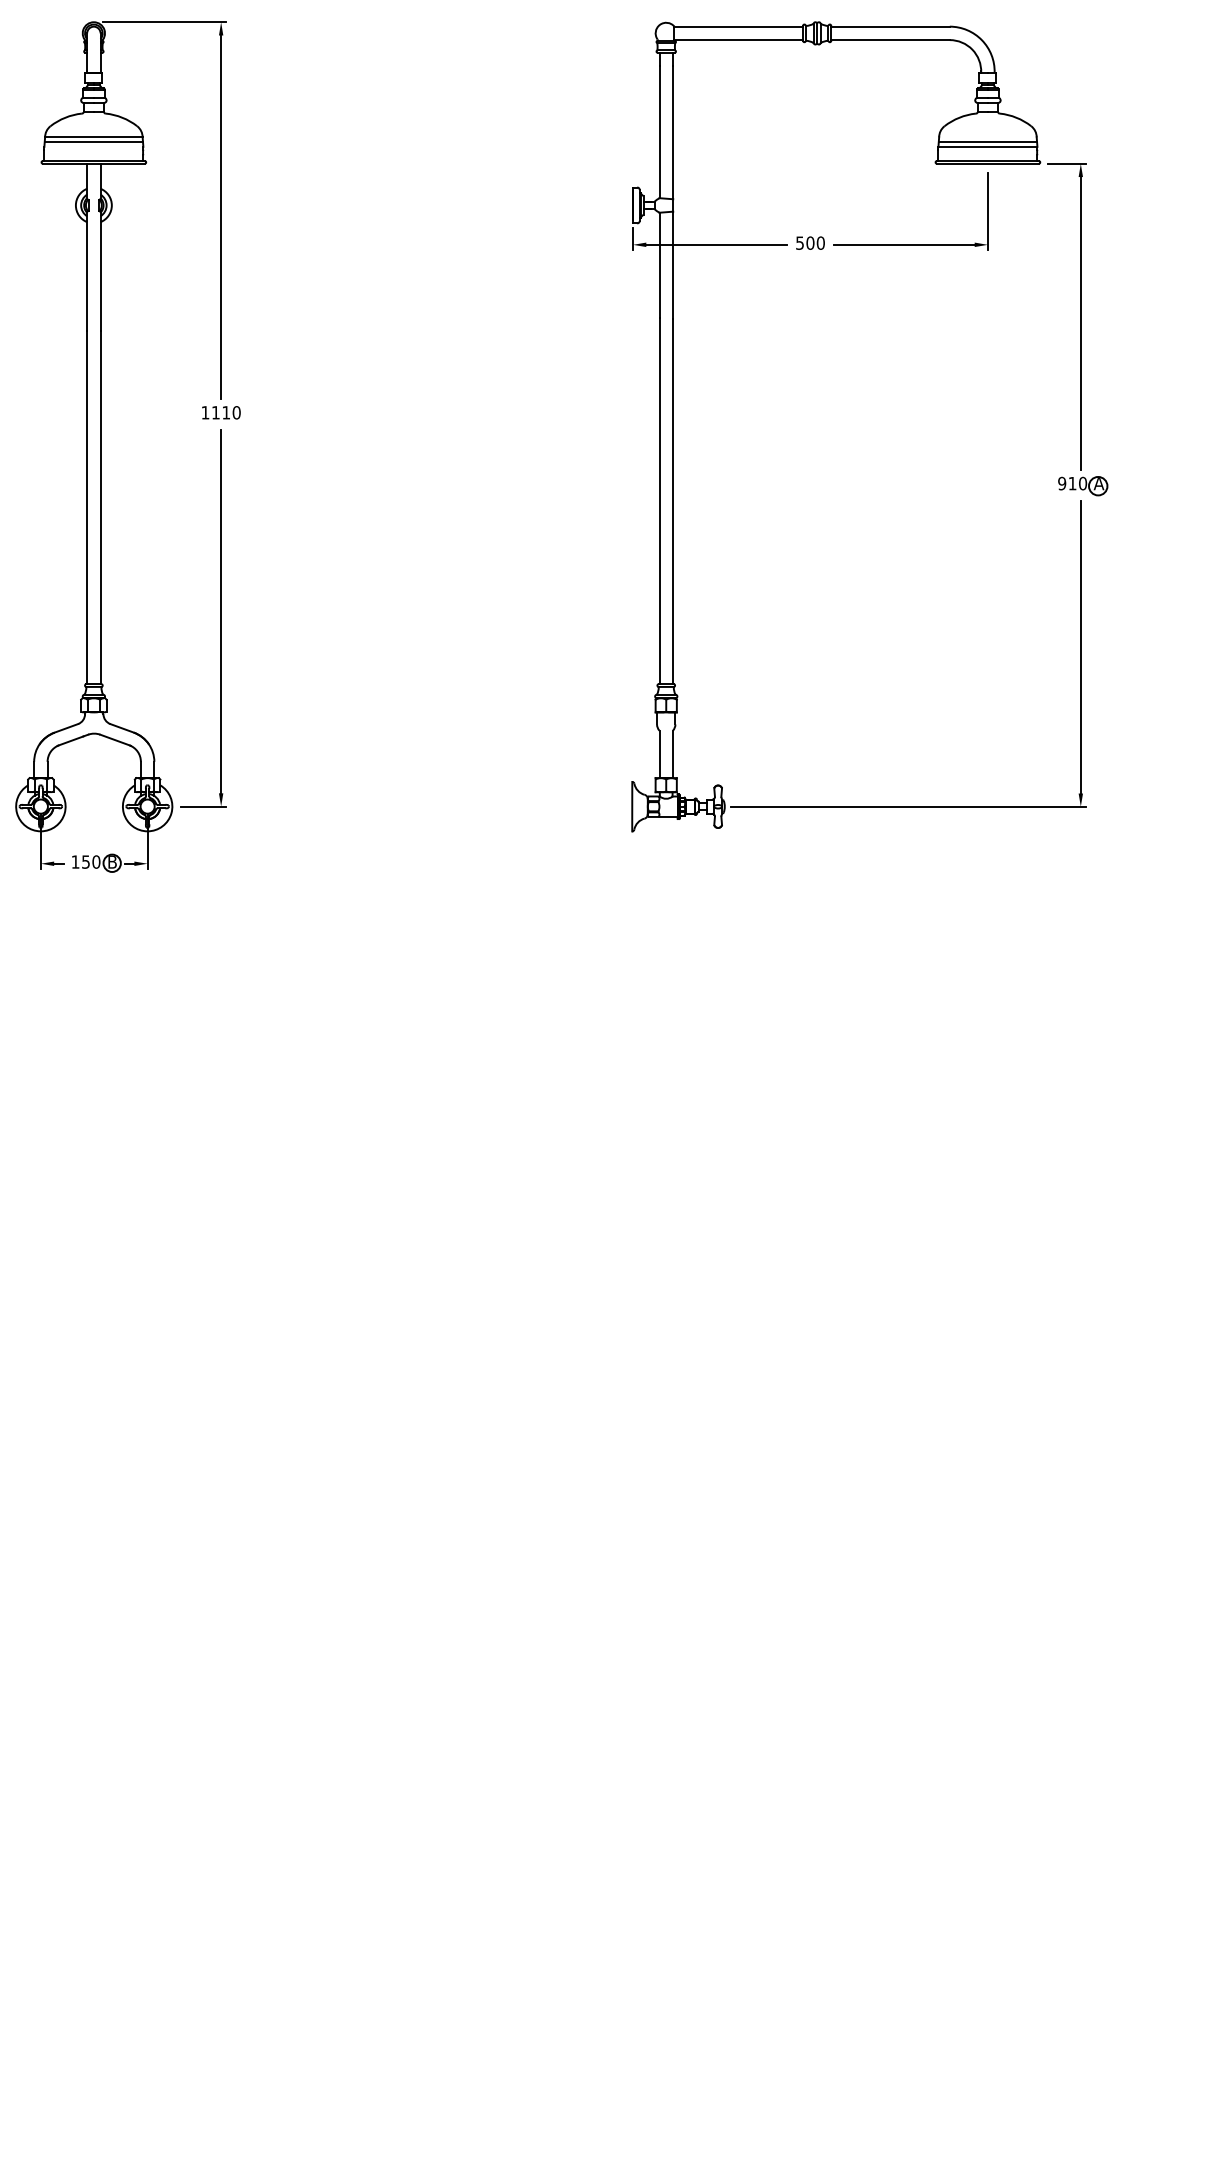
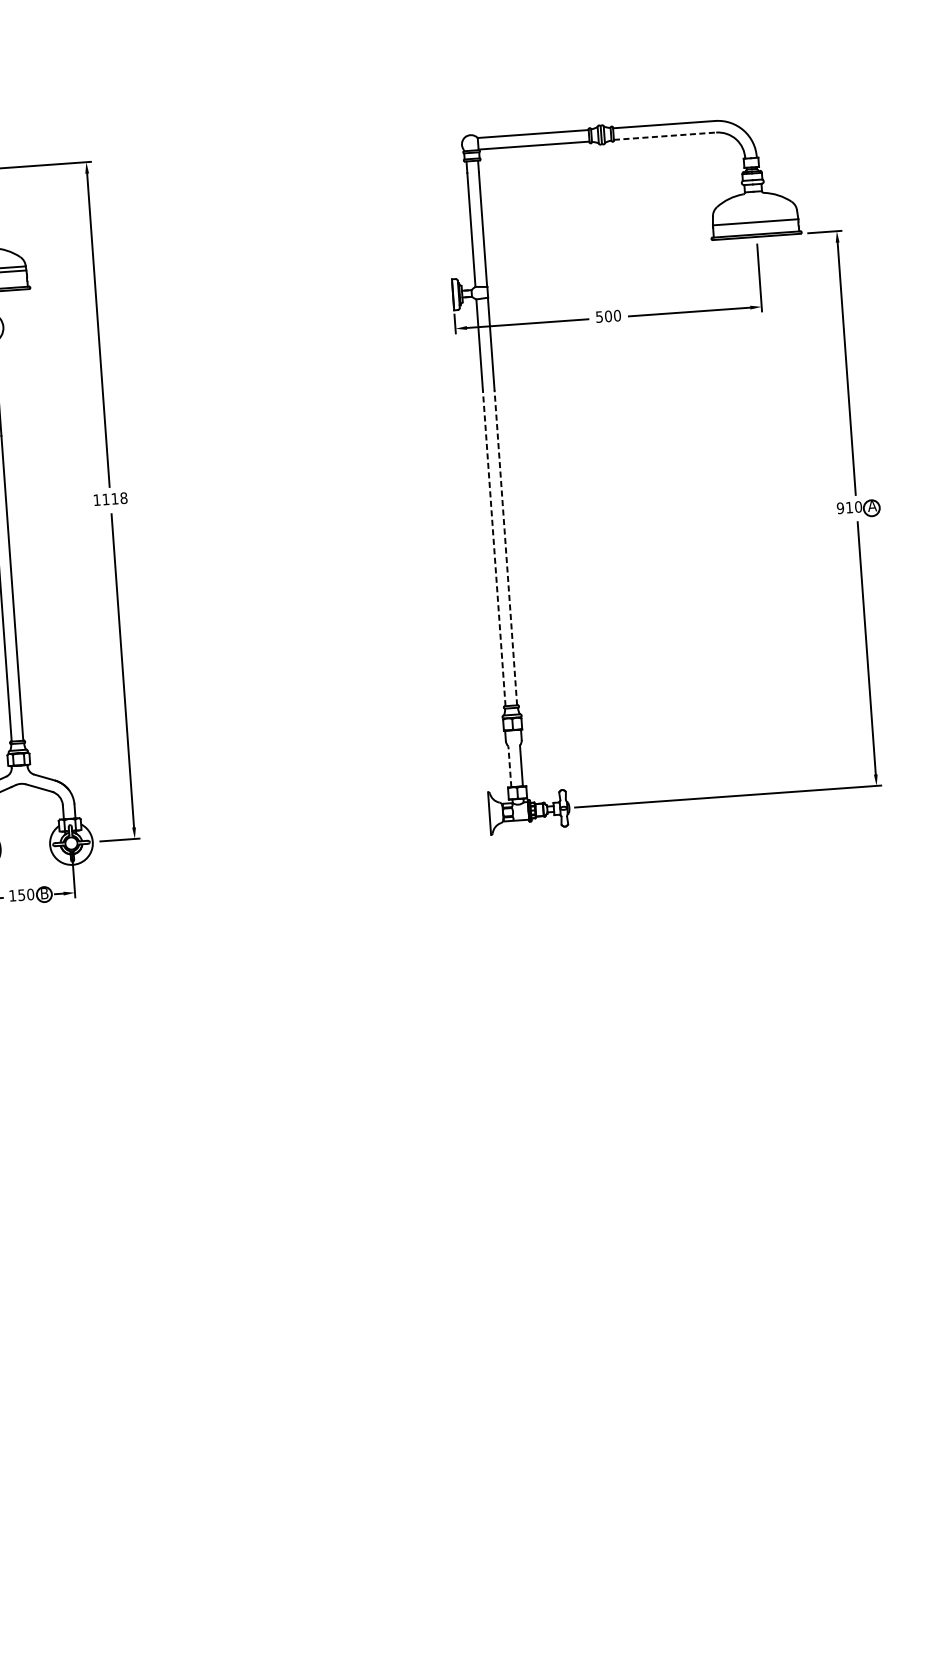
line: (891, 40) -> (665, 136), solid -> dashed
line: (987, 142) -> (755, 218), removed
text: (236, 412) -> (123, 497), 1110 -> 1118
line: (659, 500) -> (494, 547), solid -> dashed
line: (672, 501) -> (505, 547), solid -> dashed
line: (659, 754) -> (509, 766), solid -> dashed

